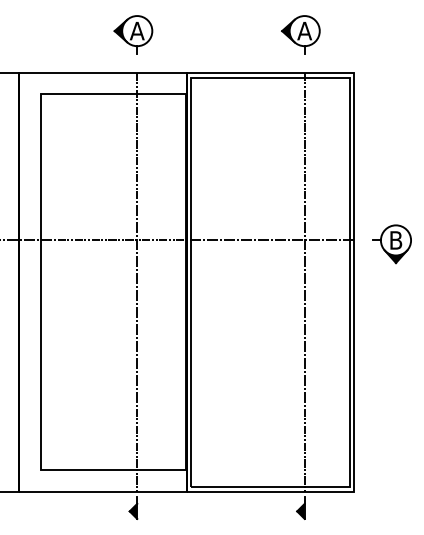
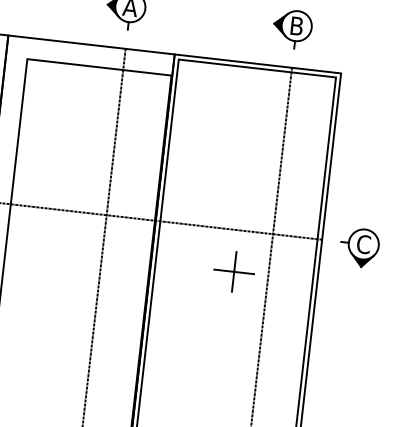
text: (304, 30) -> (296, 25), A -> B
text: (395, 240) -> (363, 244), B -> C
part: (269, 281) -> (233, 270), added

